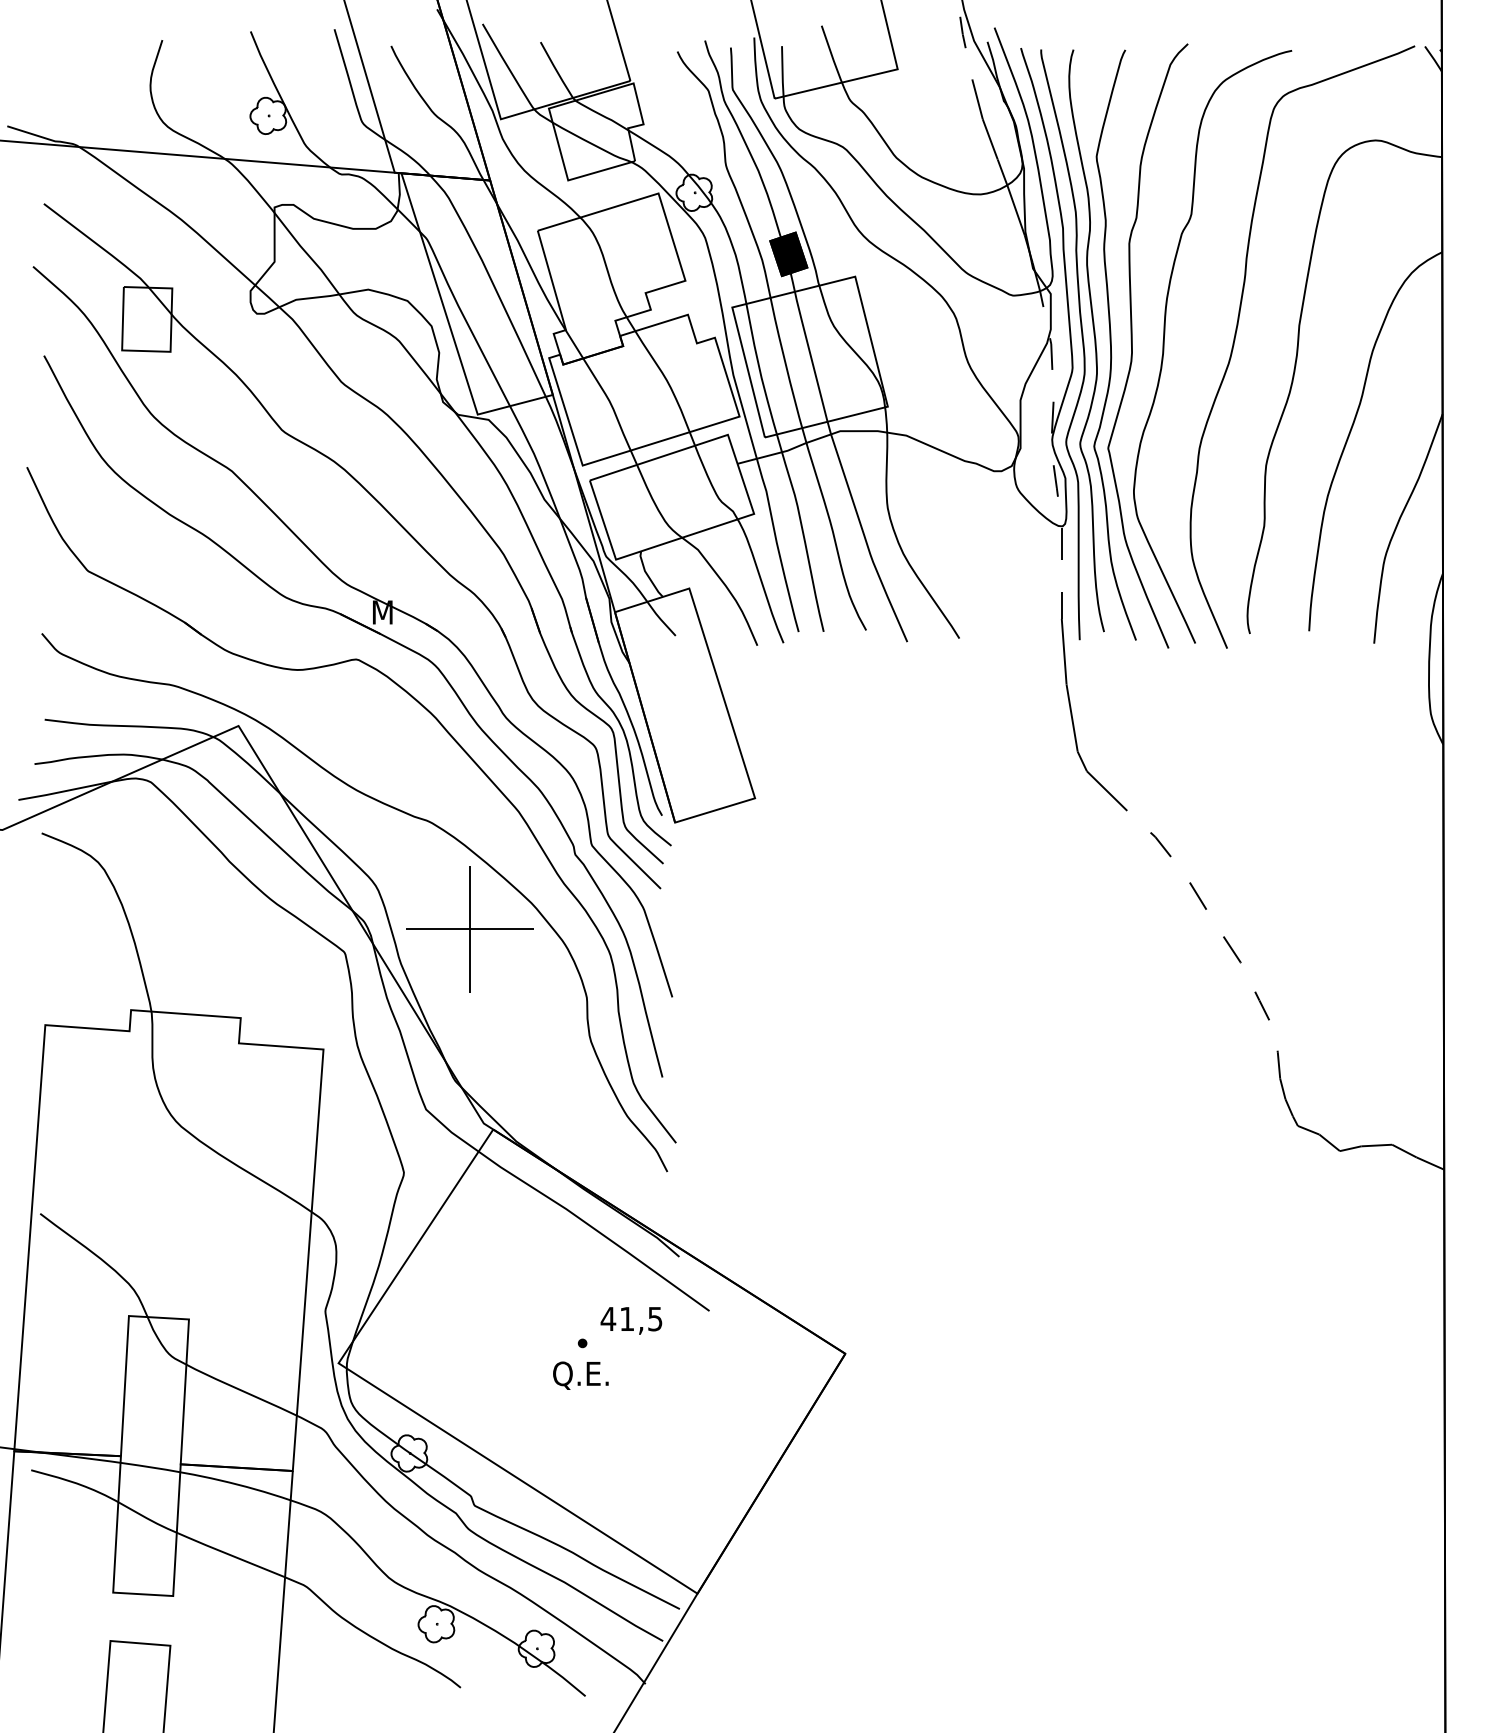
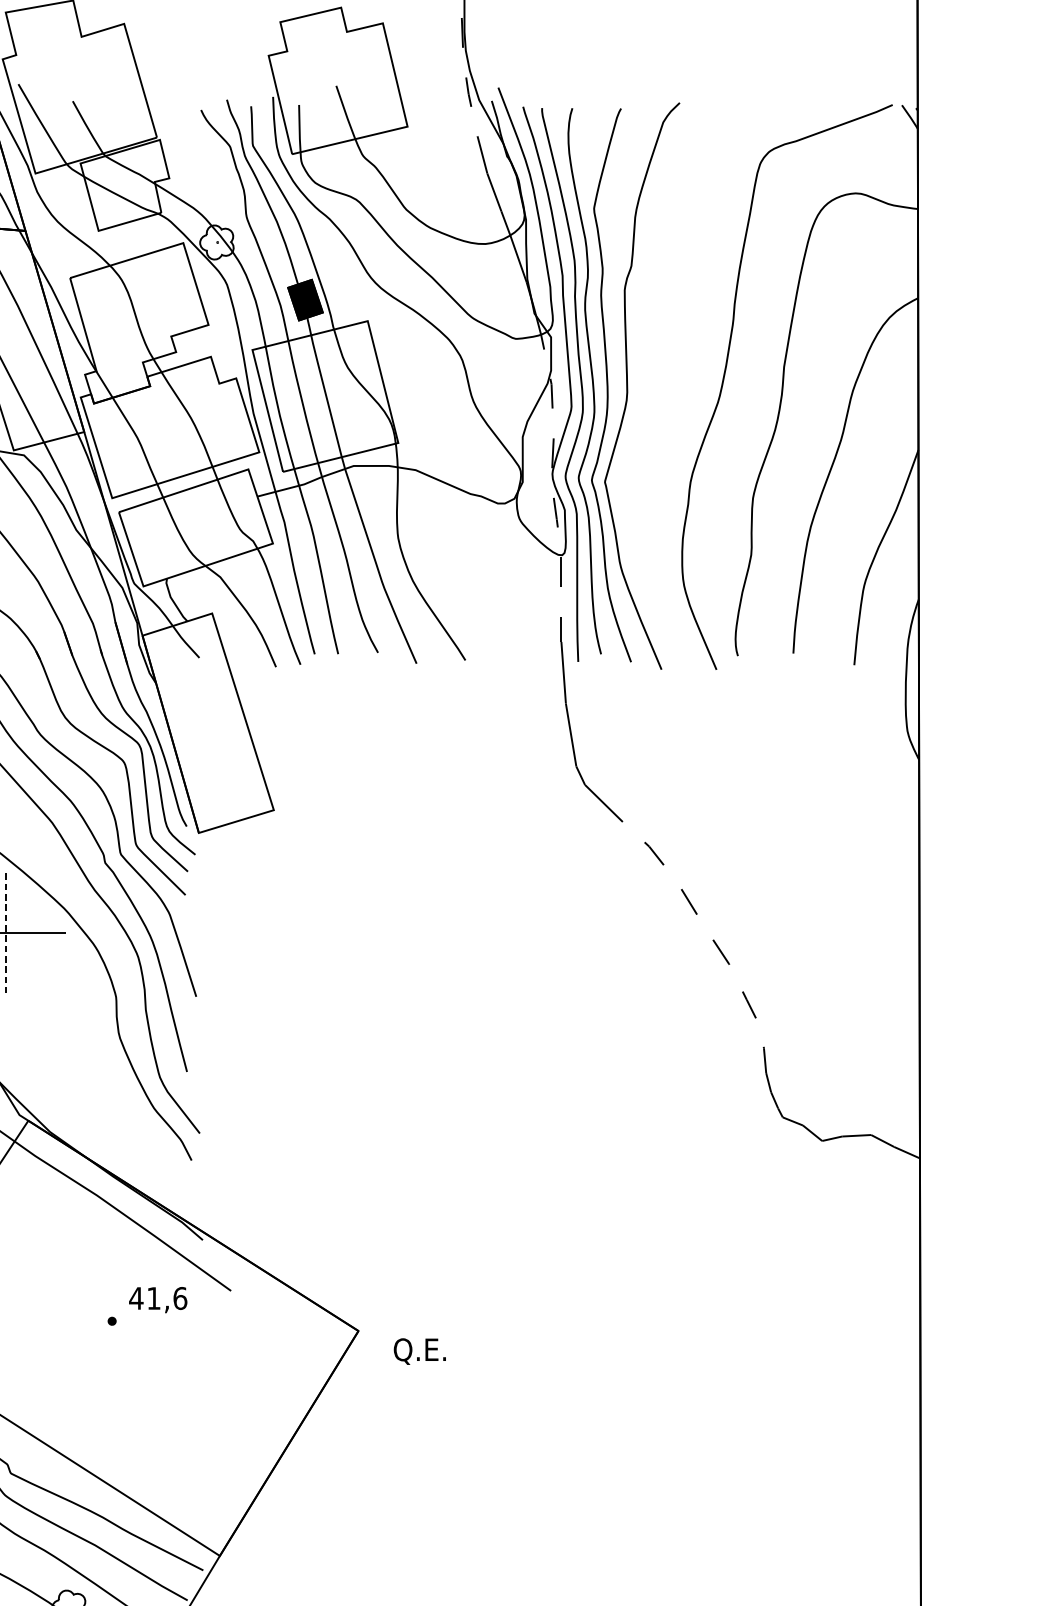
curve: (1164, 346) -> (657, 386), removed
line: (469, 929) -> (6, 933), solid -> dashed
text: (655, 1318) -> (180, 1297), 41,5 -> 41,6
text: (580, 1375) -> (419, 1351), moved

